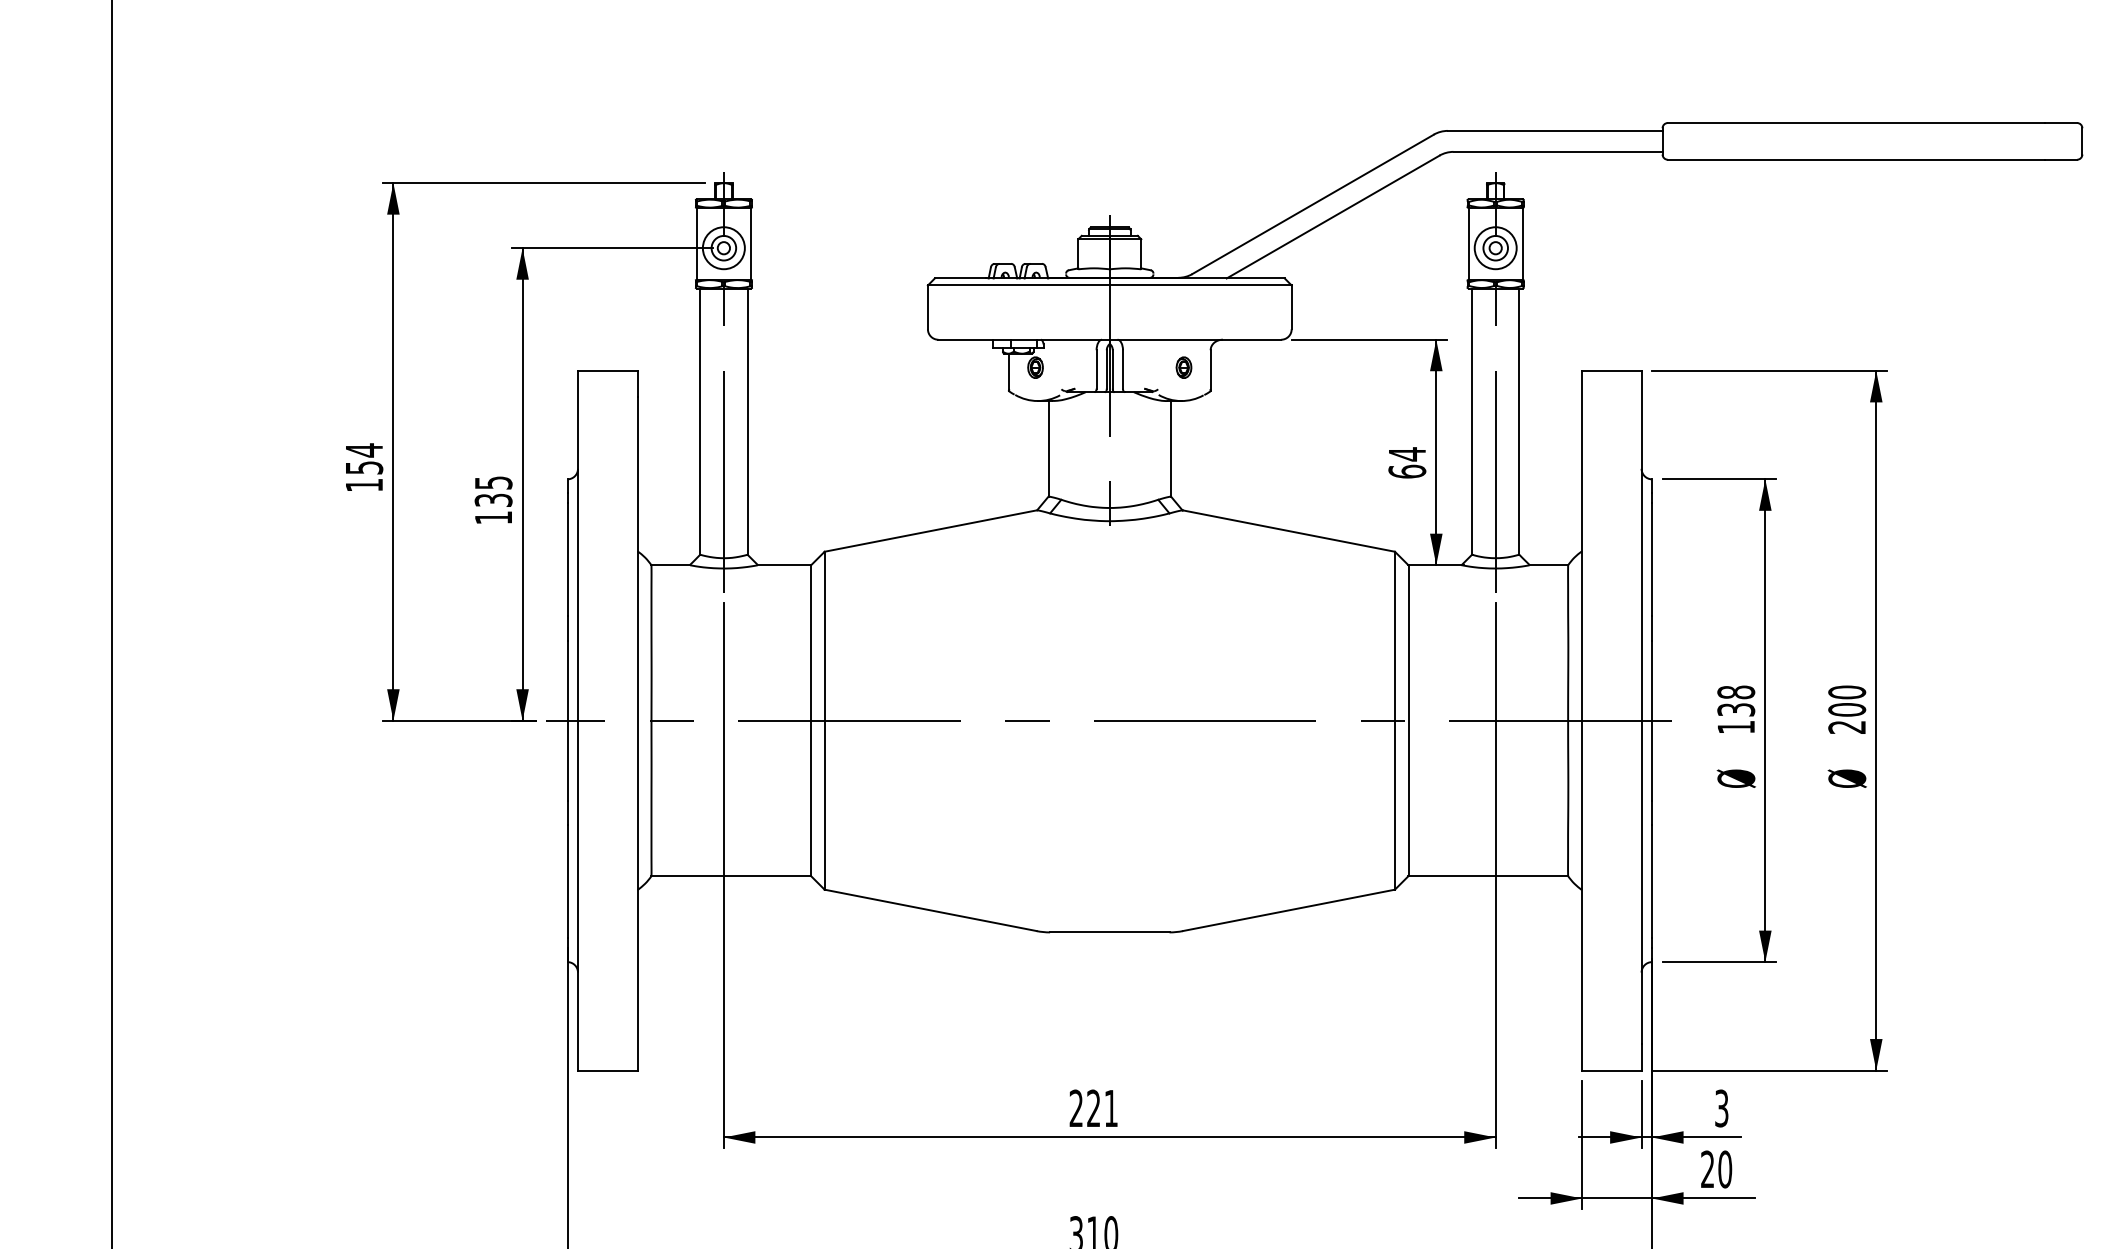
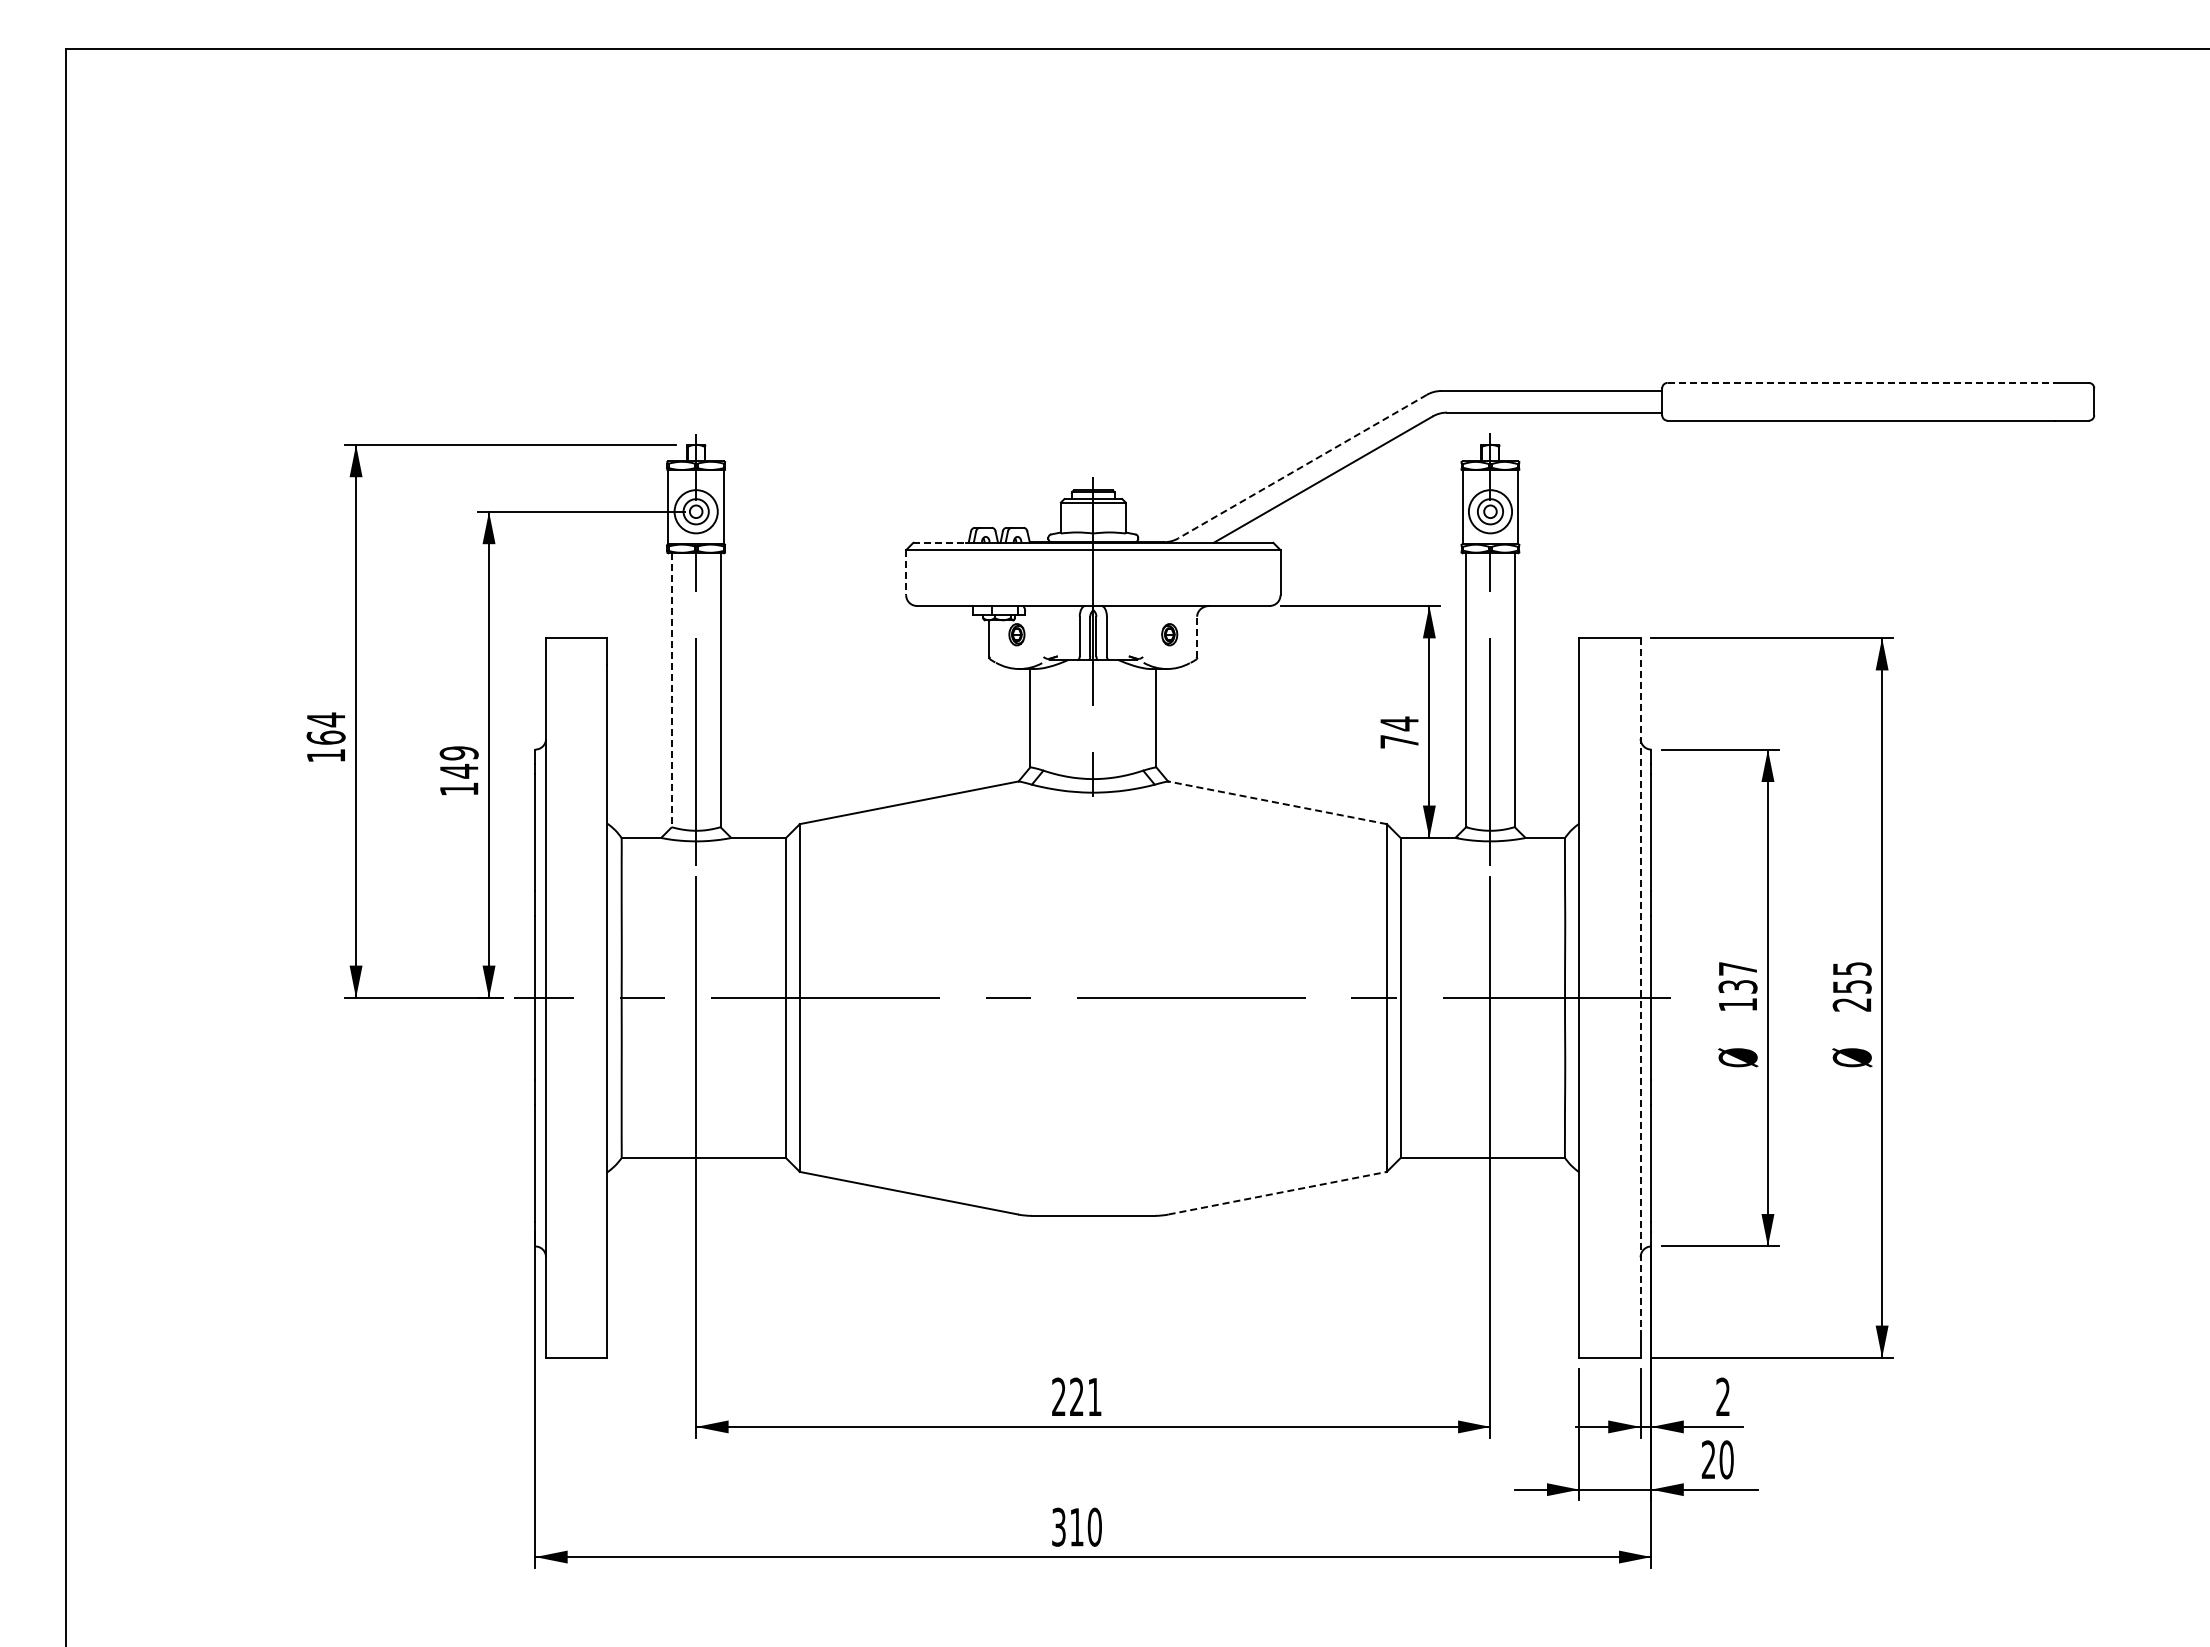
line: (1856, 122) -> (1861, 382), solid -> dashed
line: (1313, 204) -> (1302, 466), solid -> dashed
line: (961, 278) -> (940, 542), solid -> dashed
line: (928, 307) -> (906, 572), solid -> dashed
line: (1211, 370) -> (1197, 637), solid -> dashed
line: (699, 421) -> (671, 690), solid -> dashed
text: (363, 467) -> (325, 737), 154 -> 164
text: (1407, 471) -> (1399, 741), 64 -> 74
text: (492, 491) -> (458, 762), 135 -> 149
line: (1288, 530) -> (1277, 802), solid -> dashed
text: (1735, 692) -> (1737, 968), 138 -> 137
text: (1846, 700) -> (1851, 977), 200 -> 255
line: (1641, 707) -> (1640, 984), solid -> dashed
line: (1289, 910) -> (1278, 1193), solid -> dashed
text: (1721, 1107) -> (1722, 1396), 3 -> 2

